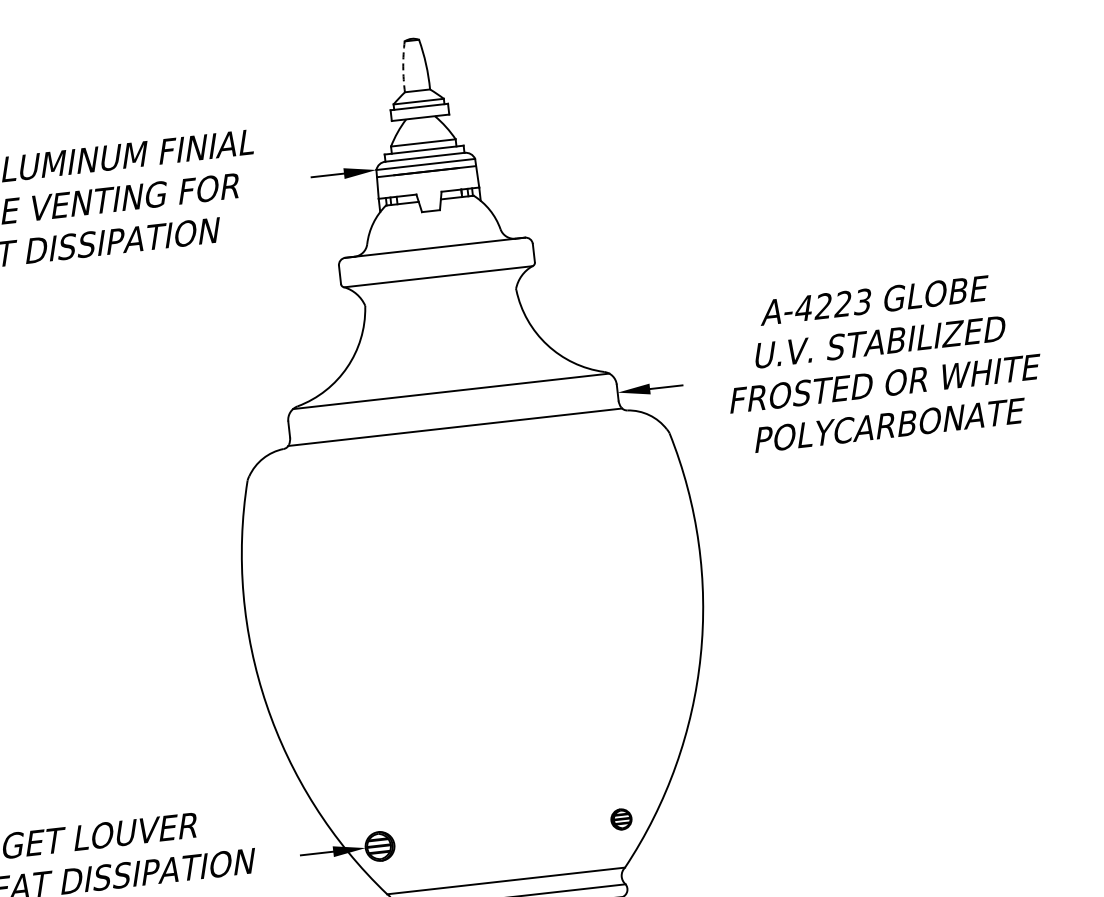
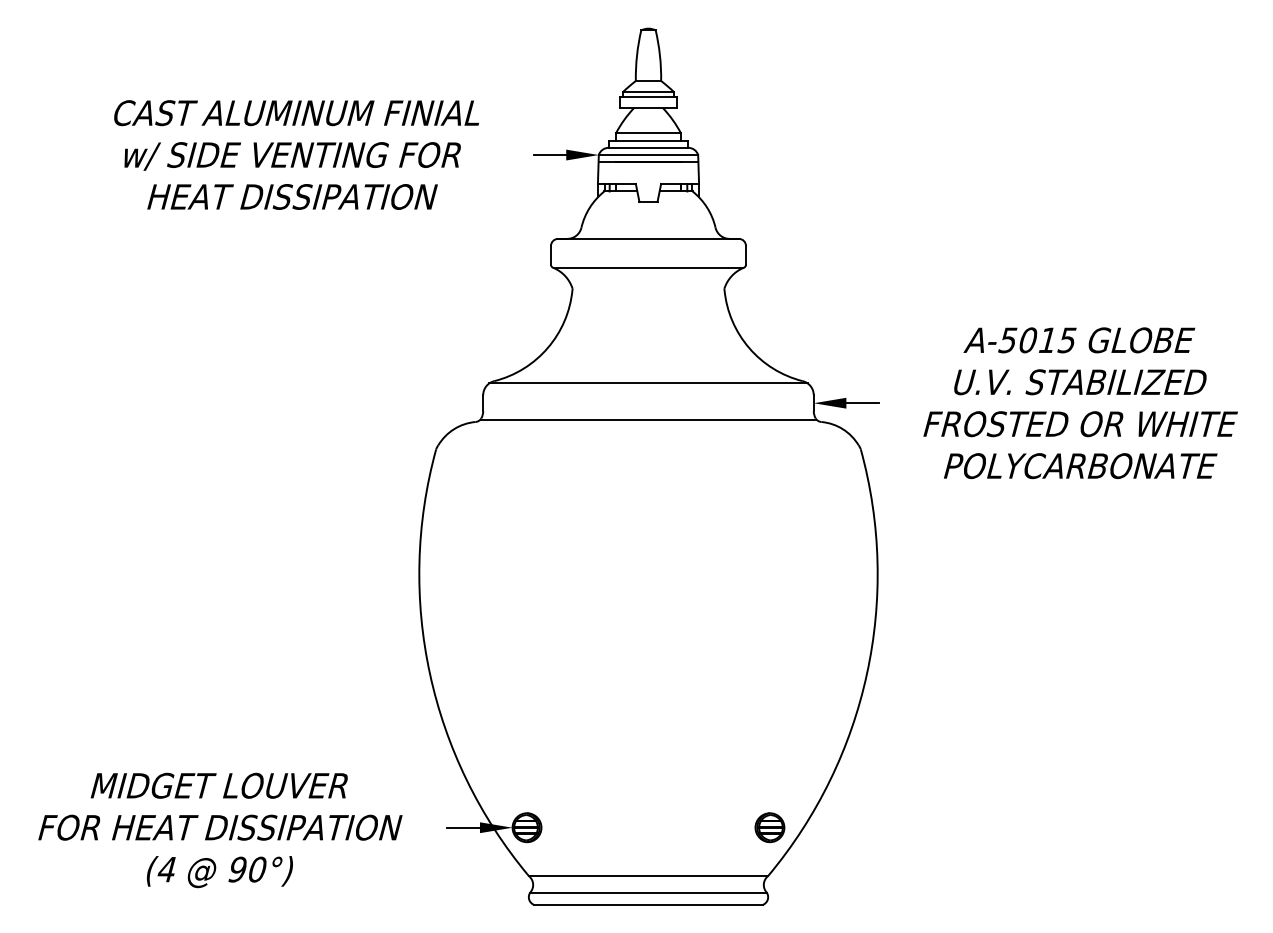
arc: (403, 66) -> (637, 55), dashed -> solid
text: (833, 305) -> (1037, 340), A-4223 -> A-5015
part: (620, 819) -> (769, 827), size x1.43

